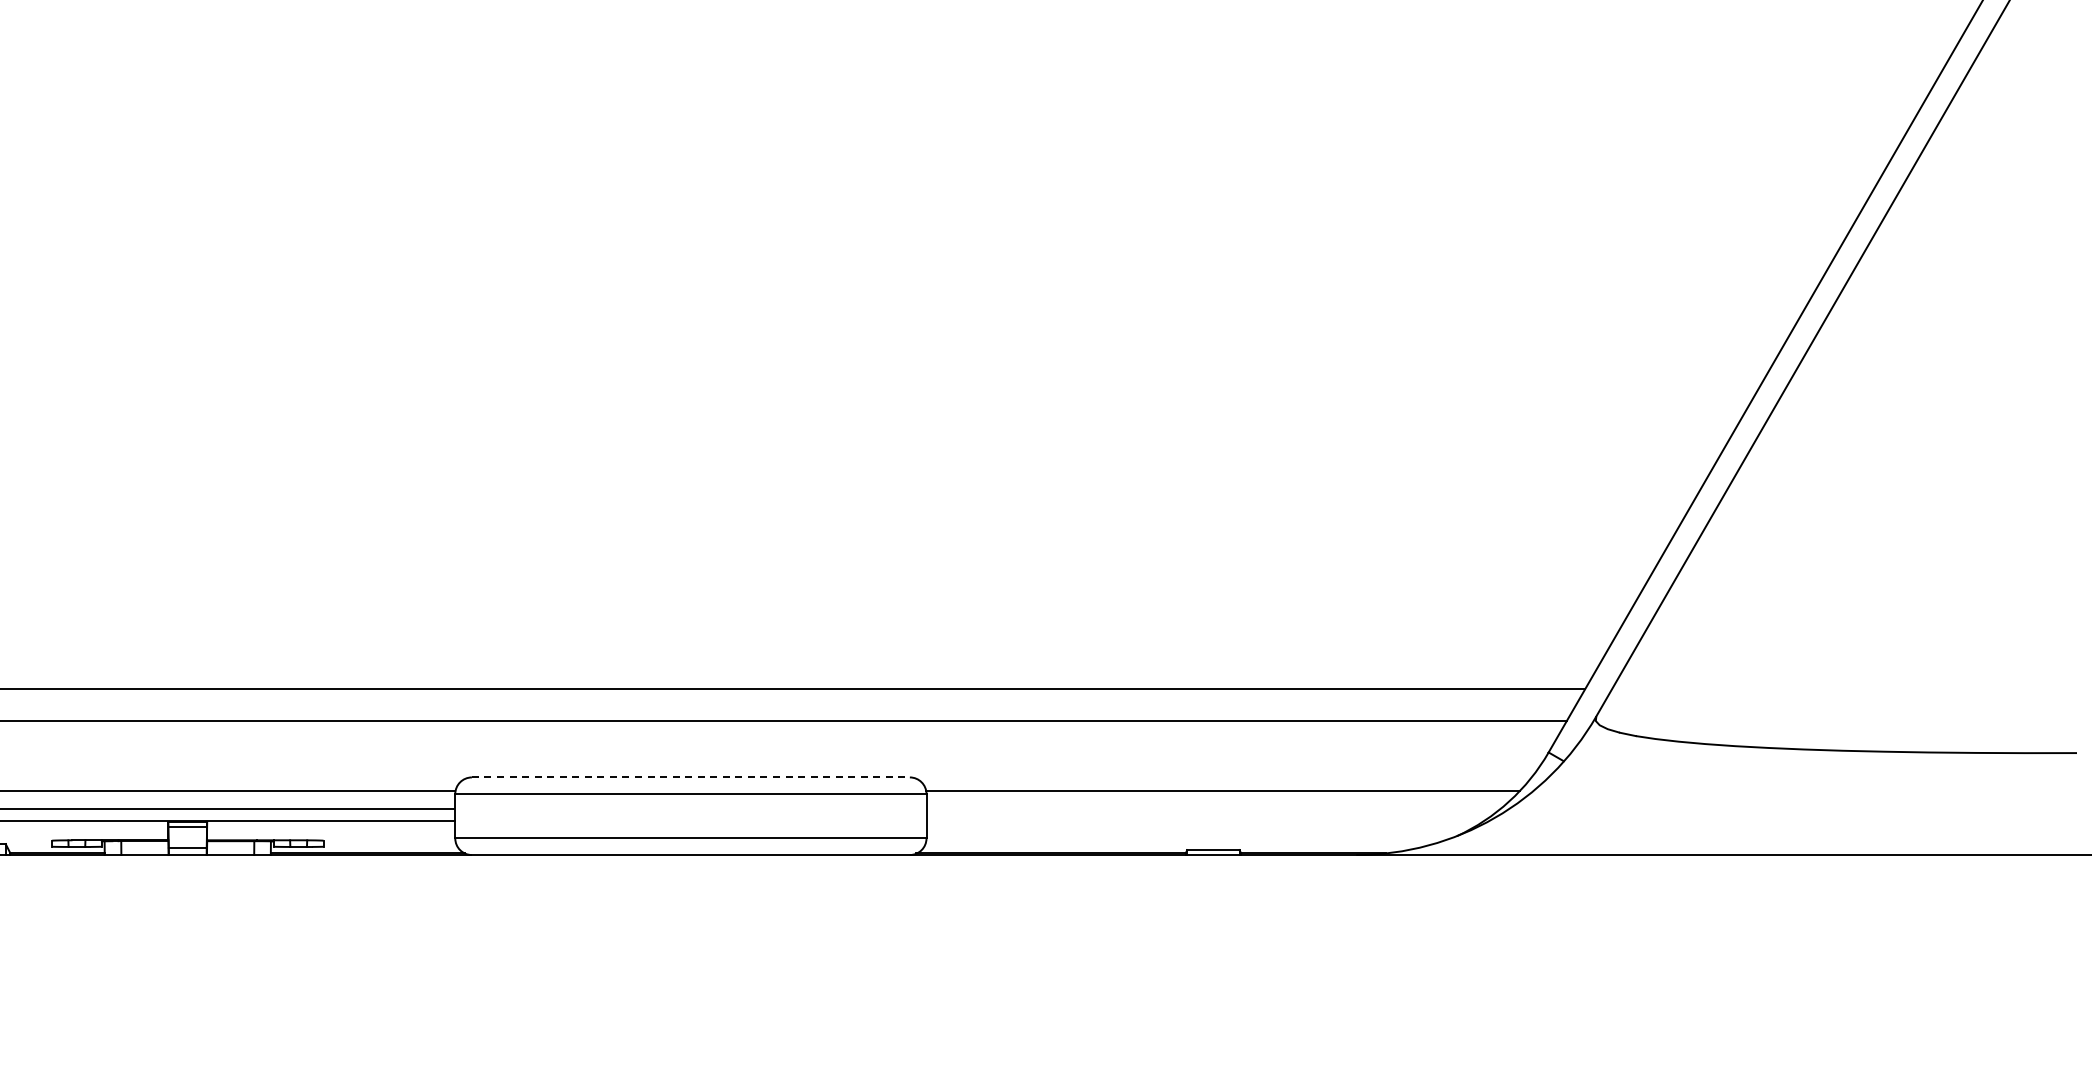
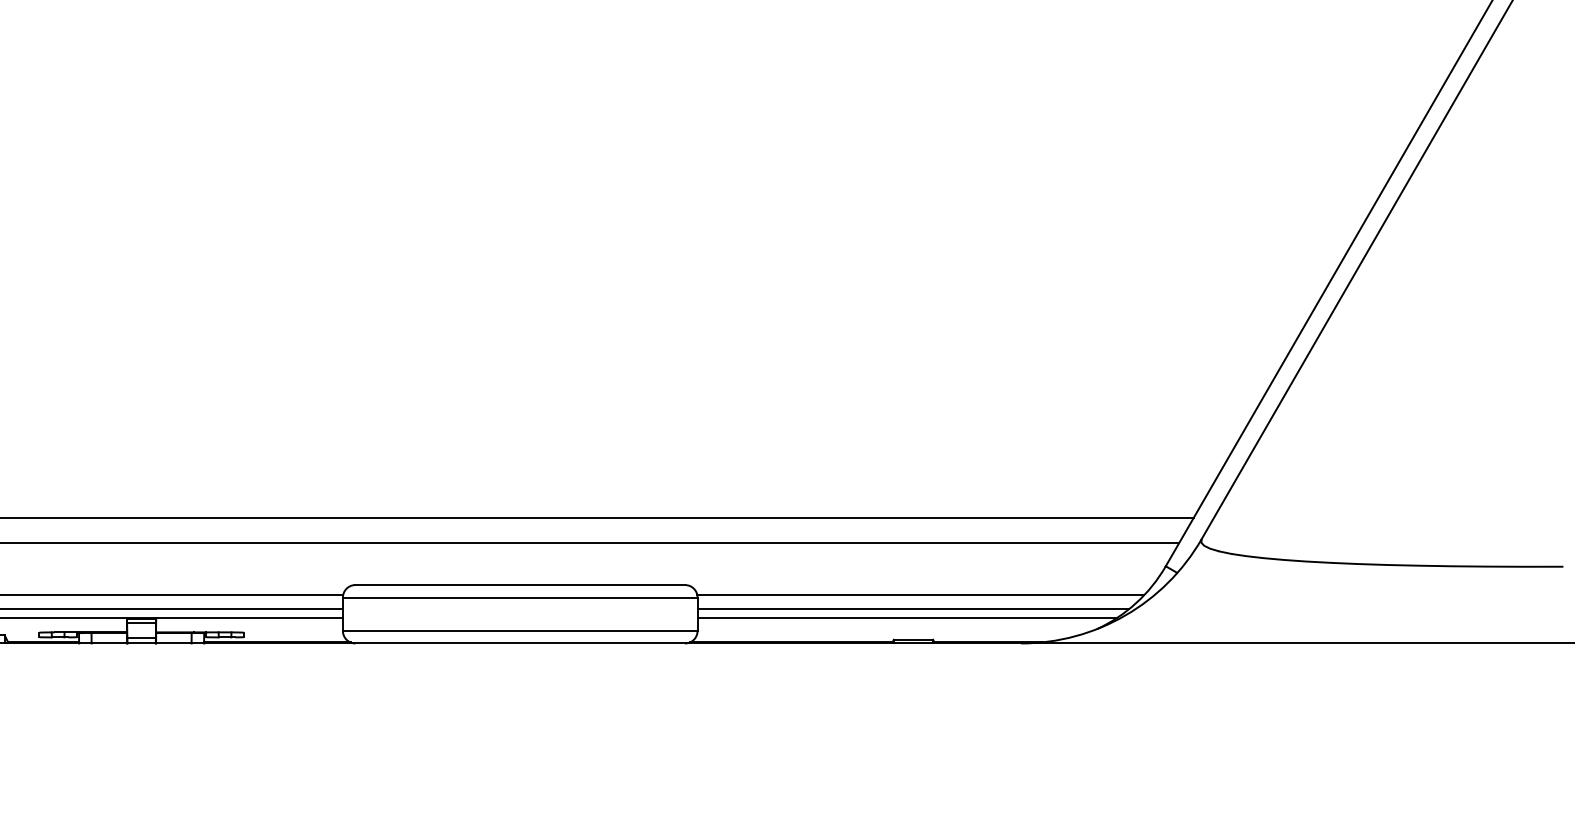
line: (690, 777) -> (519, 585), dashed -> solid
line: (1213, 809) -> (913, 609), added
line: (1204, 821) -> (906, 618), added

